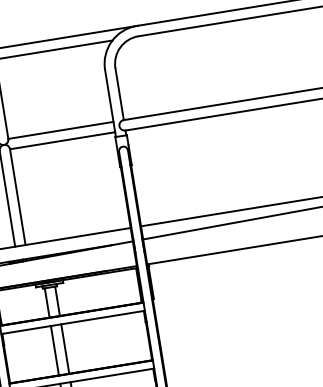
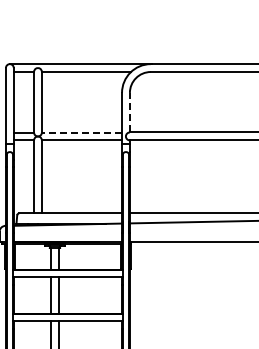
line: (119, 94) -> (129, 112), solid -> dashed
line: (60, 130) -> (81, 132), solid -> dashed

